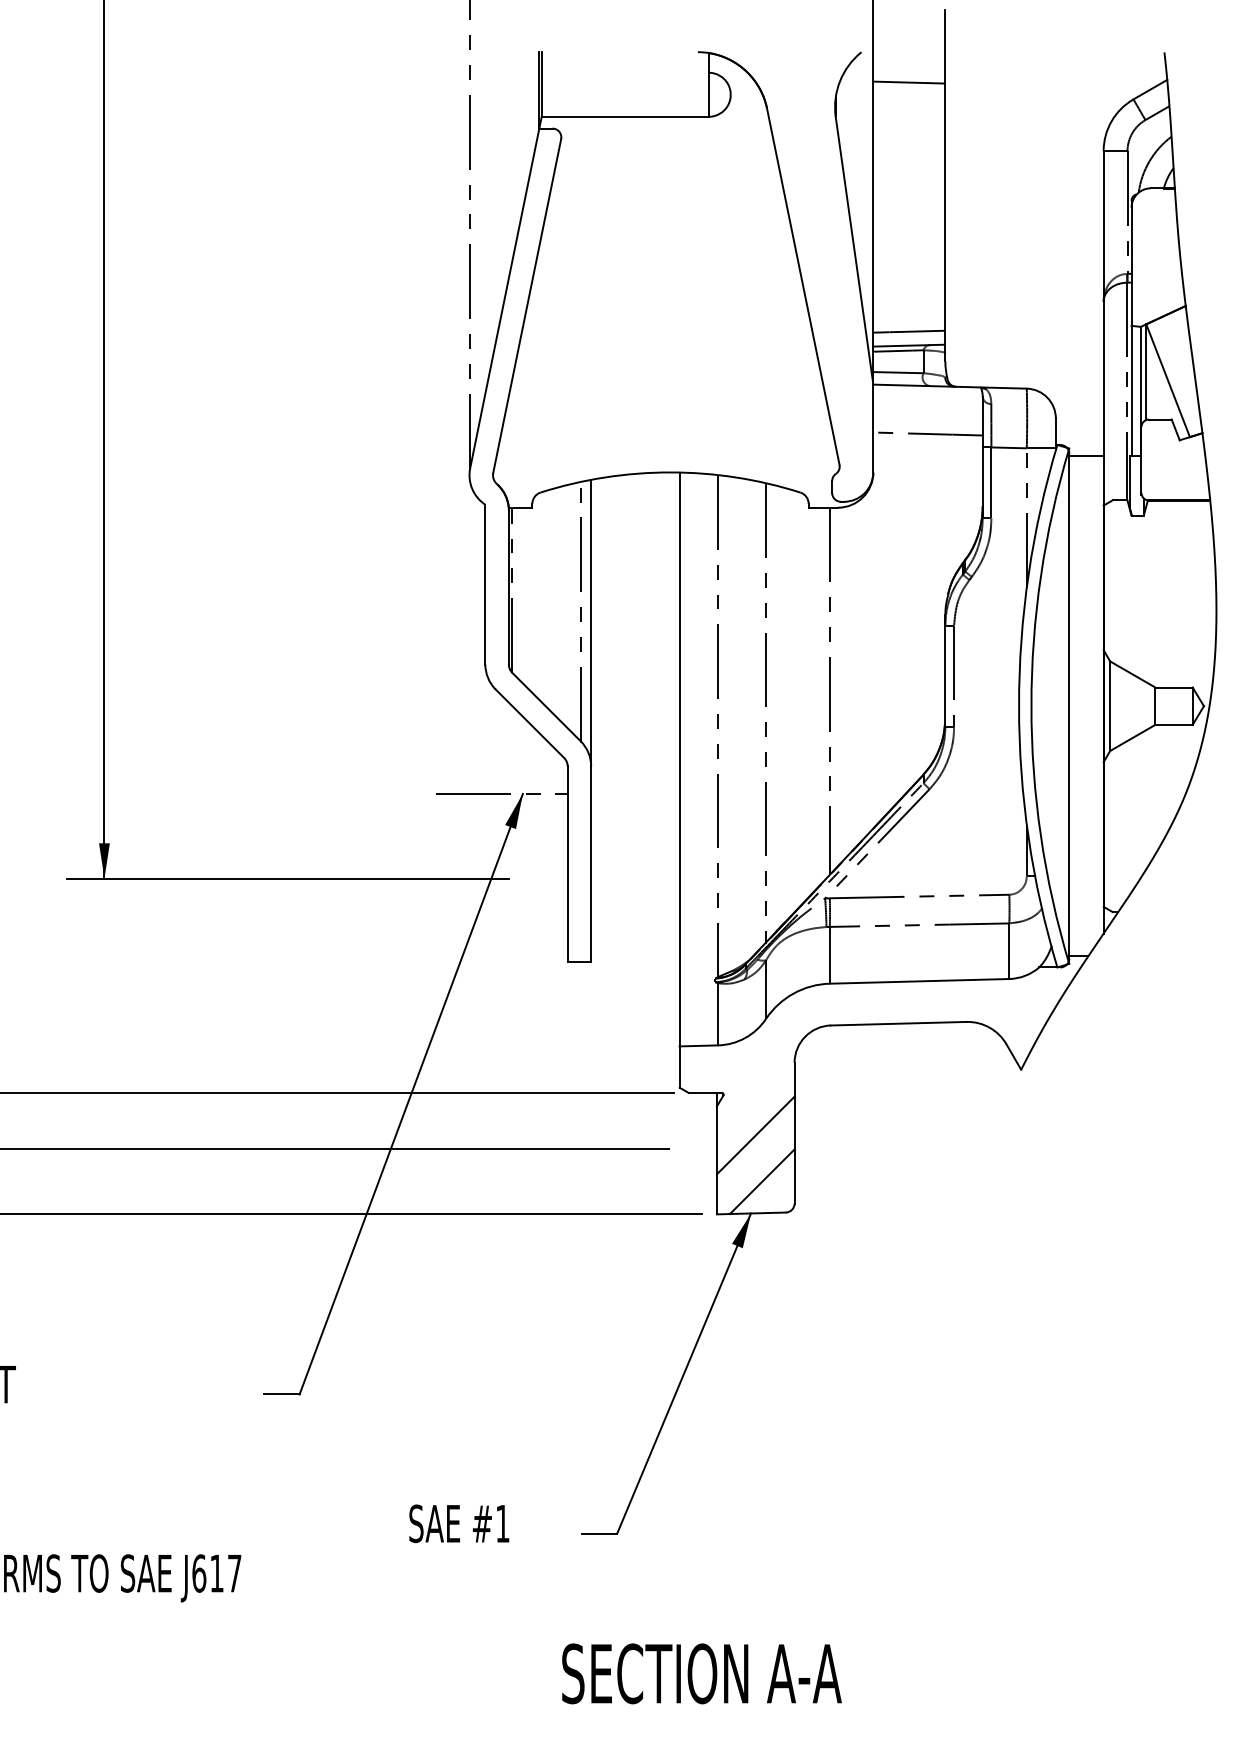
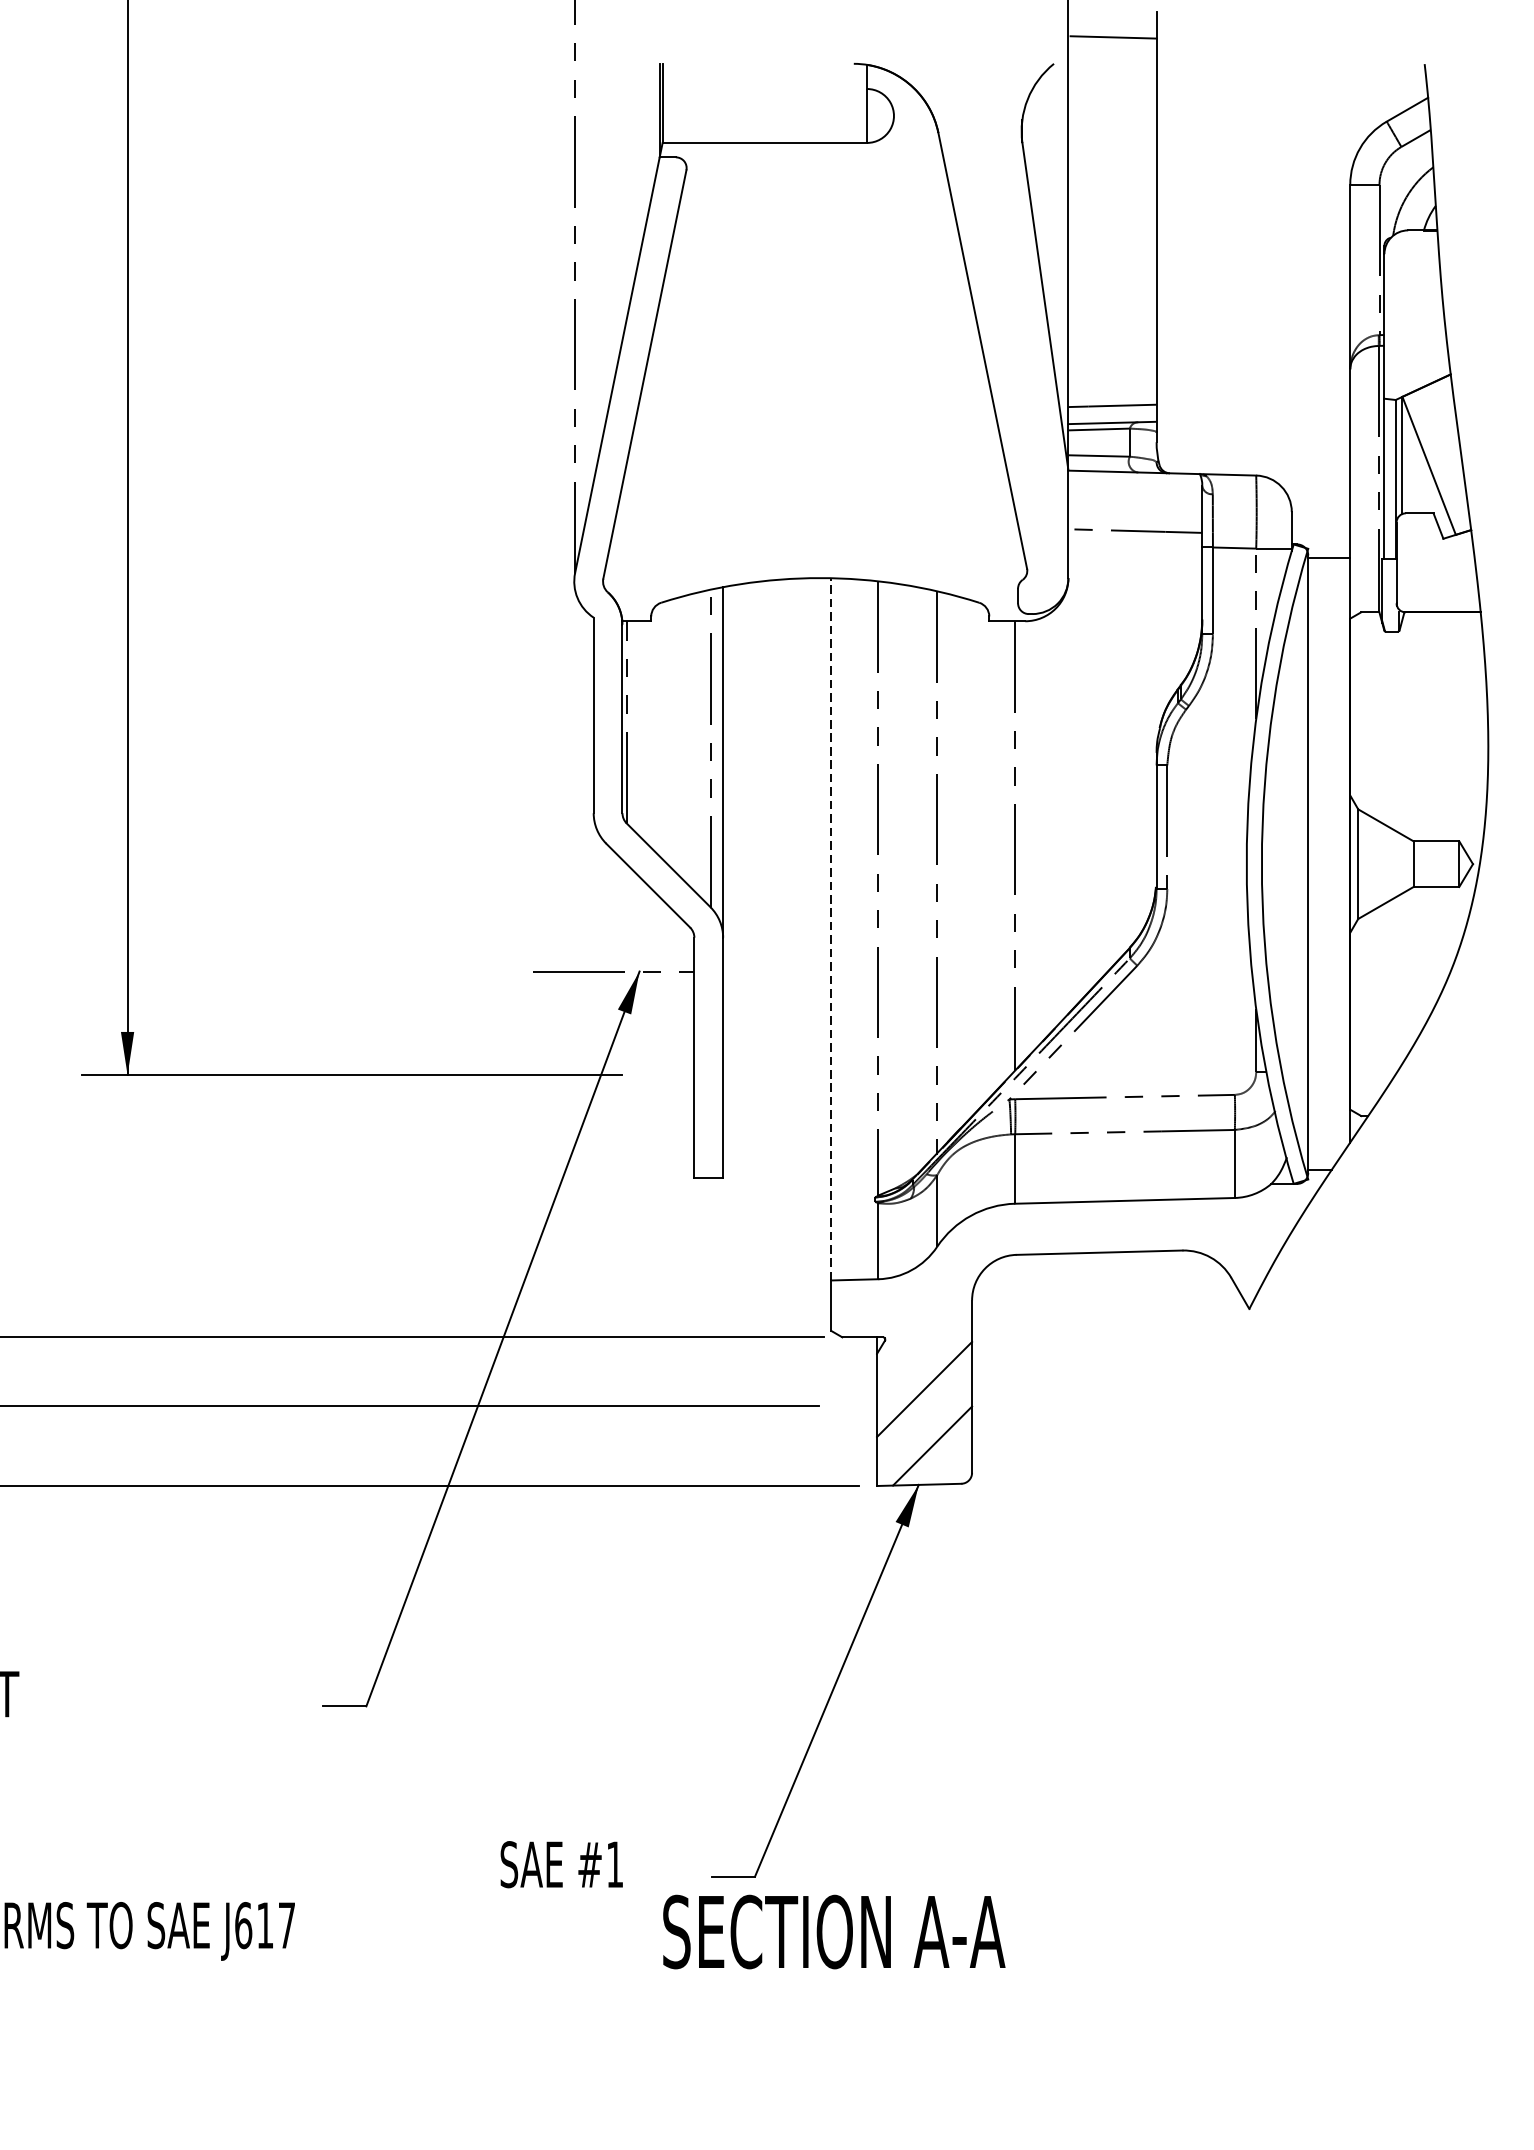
line: (909, 82) -> (1113, 37), moved
line: (679, 759) -> (831, 929), solid -> dashed
text: (701, 1673) -> (833, 1931), moved

